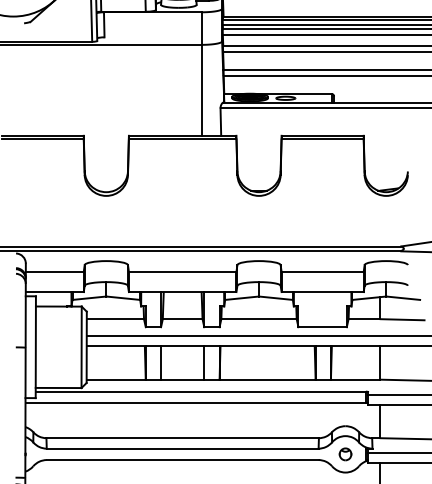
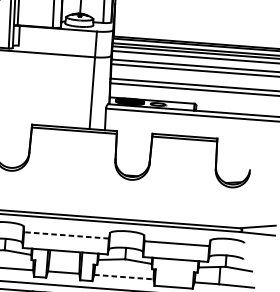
line: (182, 272) -> (66, 235), solid -> dashed
line: (259, 319) -> (124, 277), solid -> dashed

